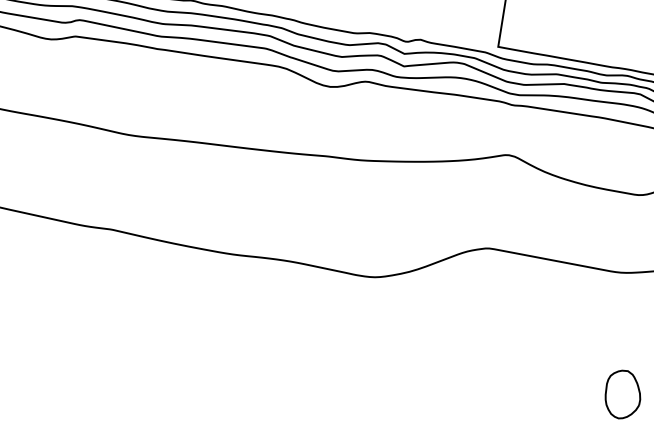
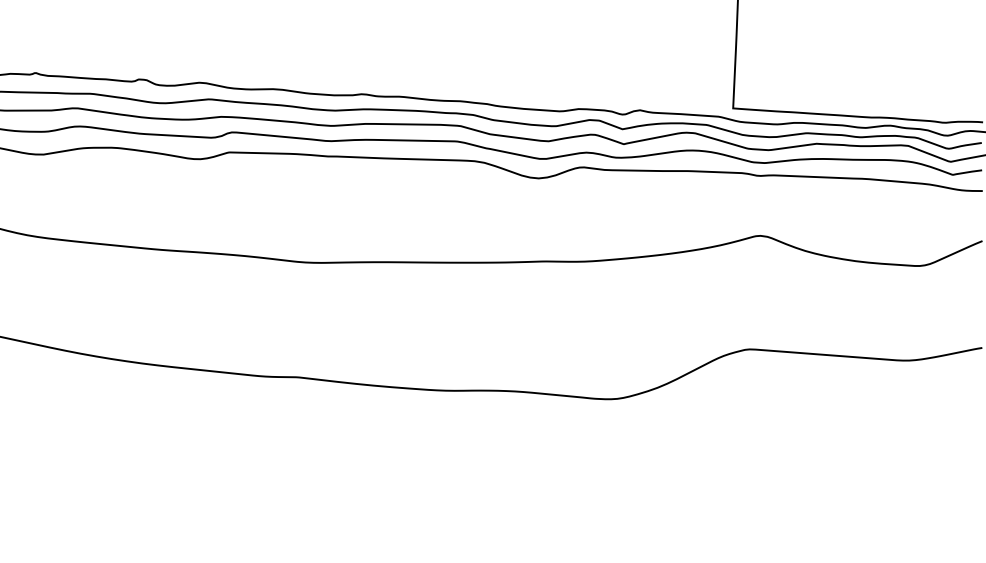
part: (622, 394) -> (927, 505), removed

